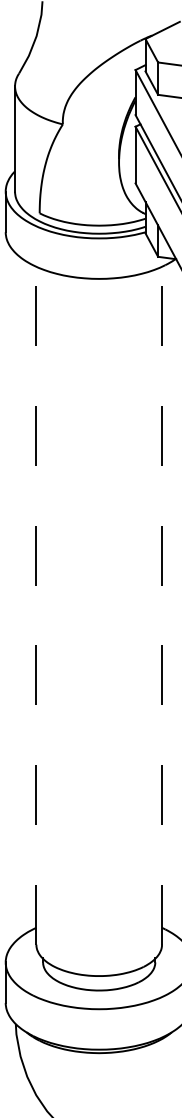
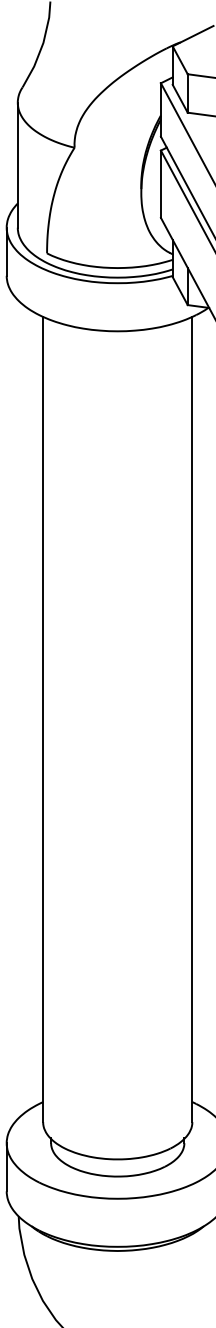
line: (36, 605) -> (43, 719), dashed -> solid
line: (162, 605) -> (192, 719), dashed -> solid

